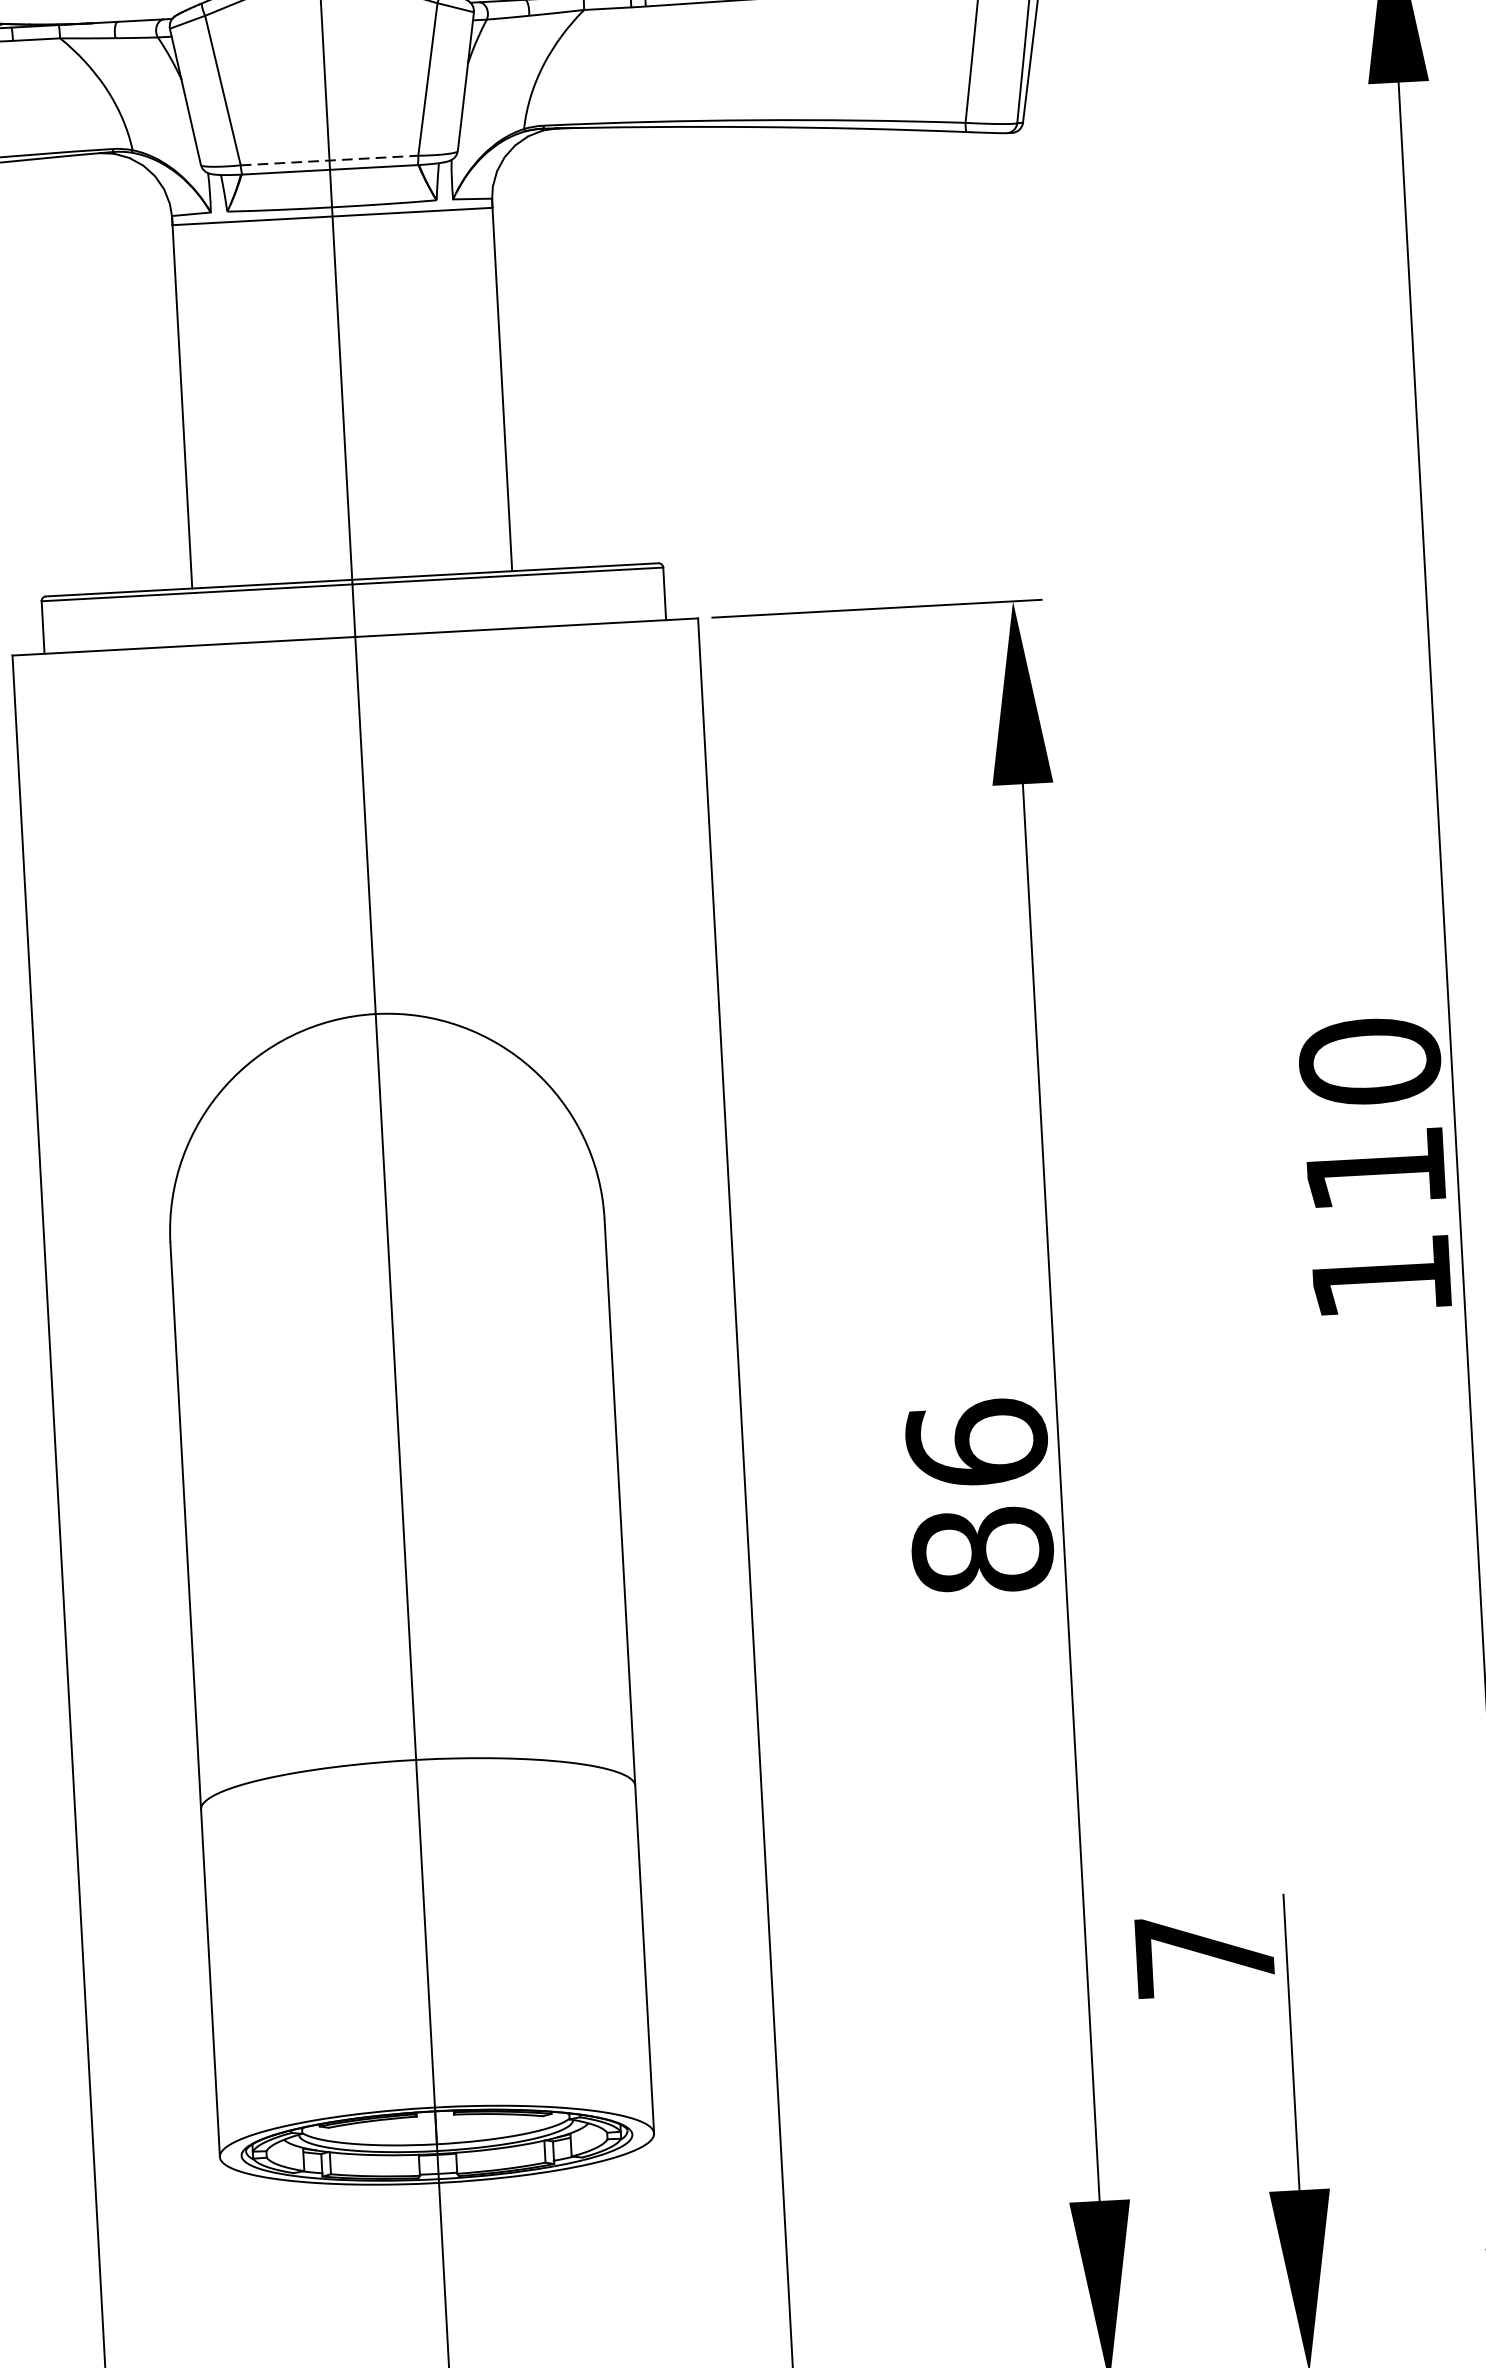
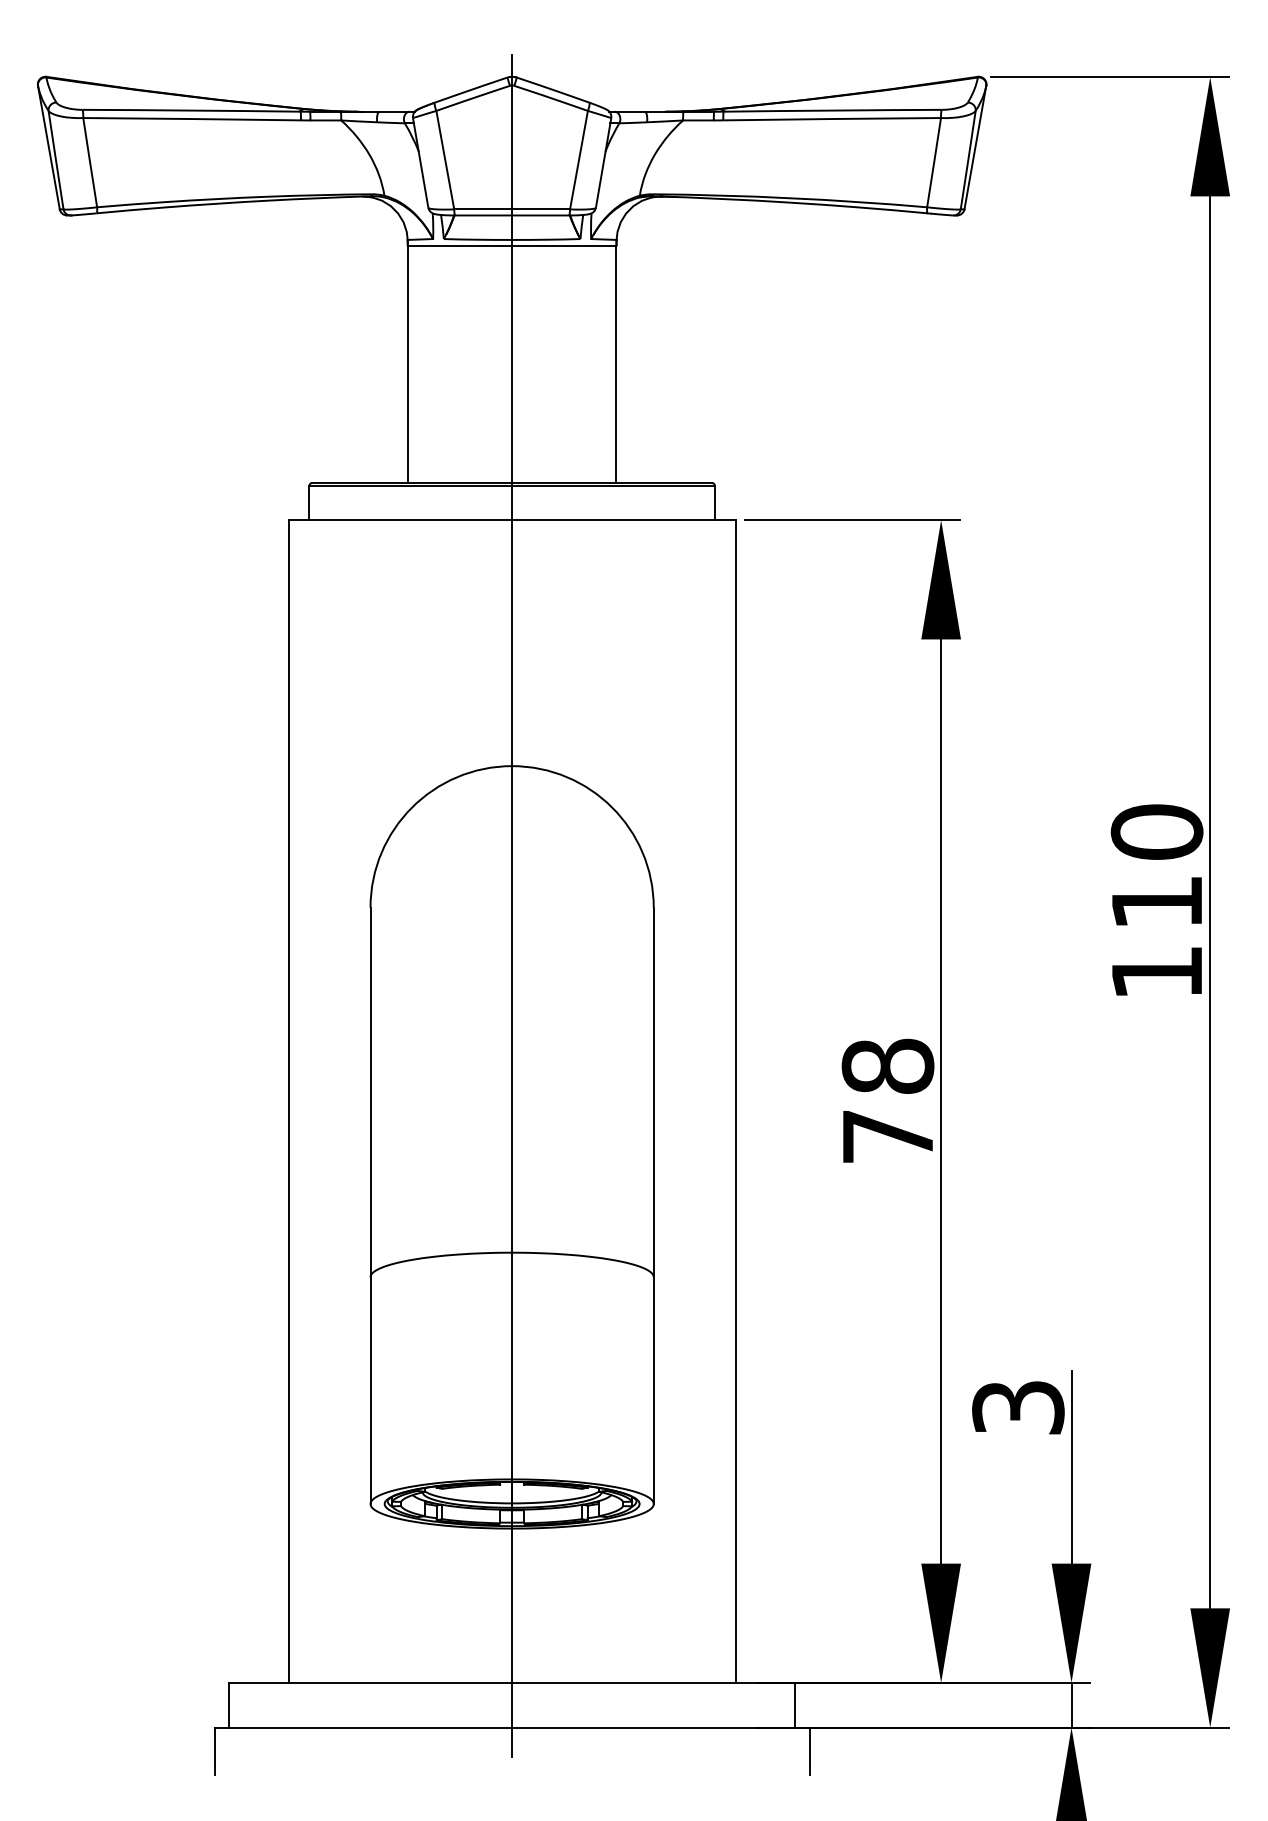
line: (330, 160) -> (512, 209), dashed -> solid
text: (979, 1496) -> (887, 1101), 86 -> 78
text: (1205, 1955) -> (1018, 1407), 7 -> 3

